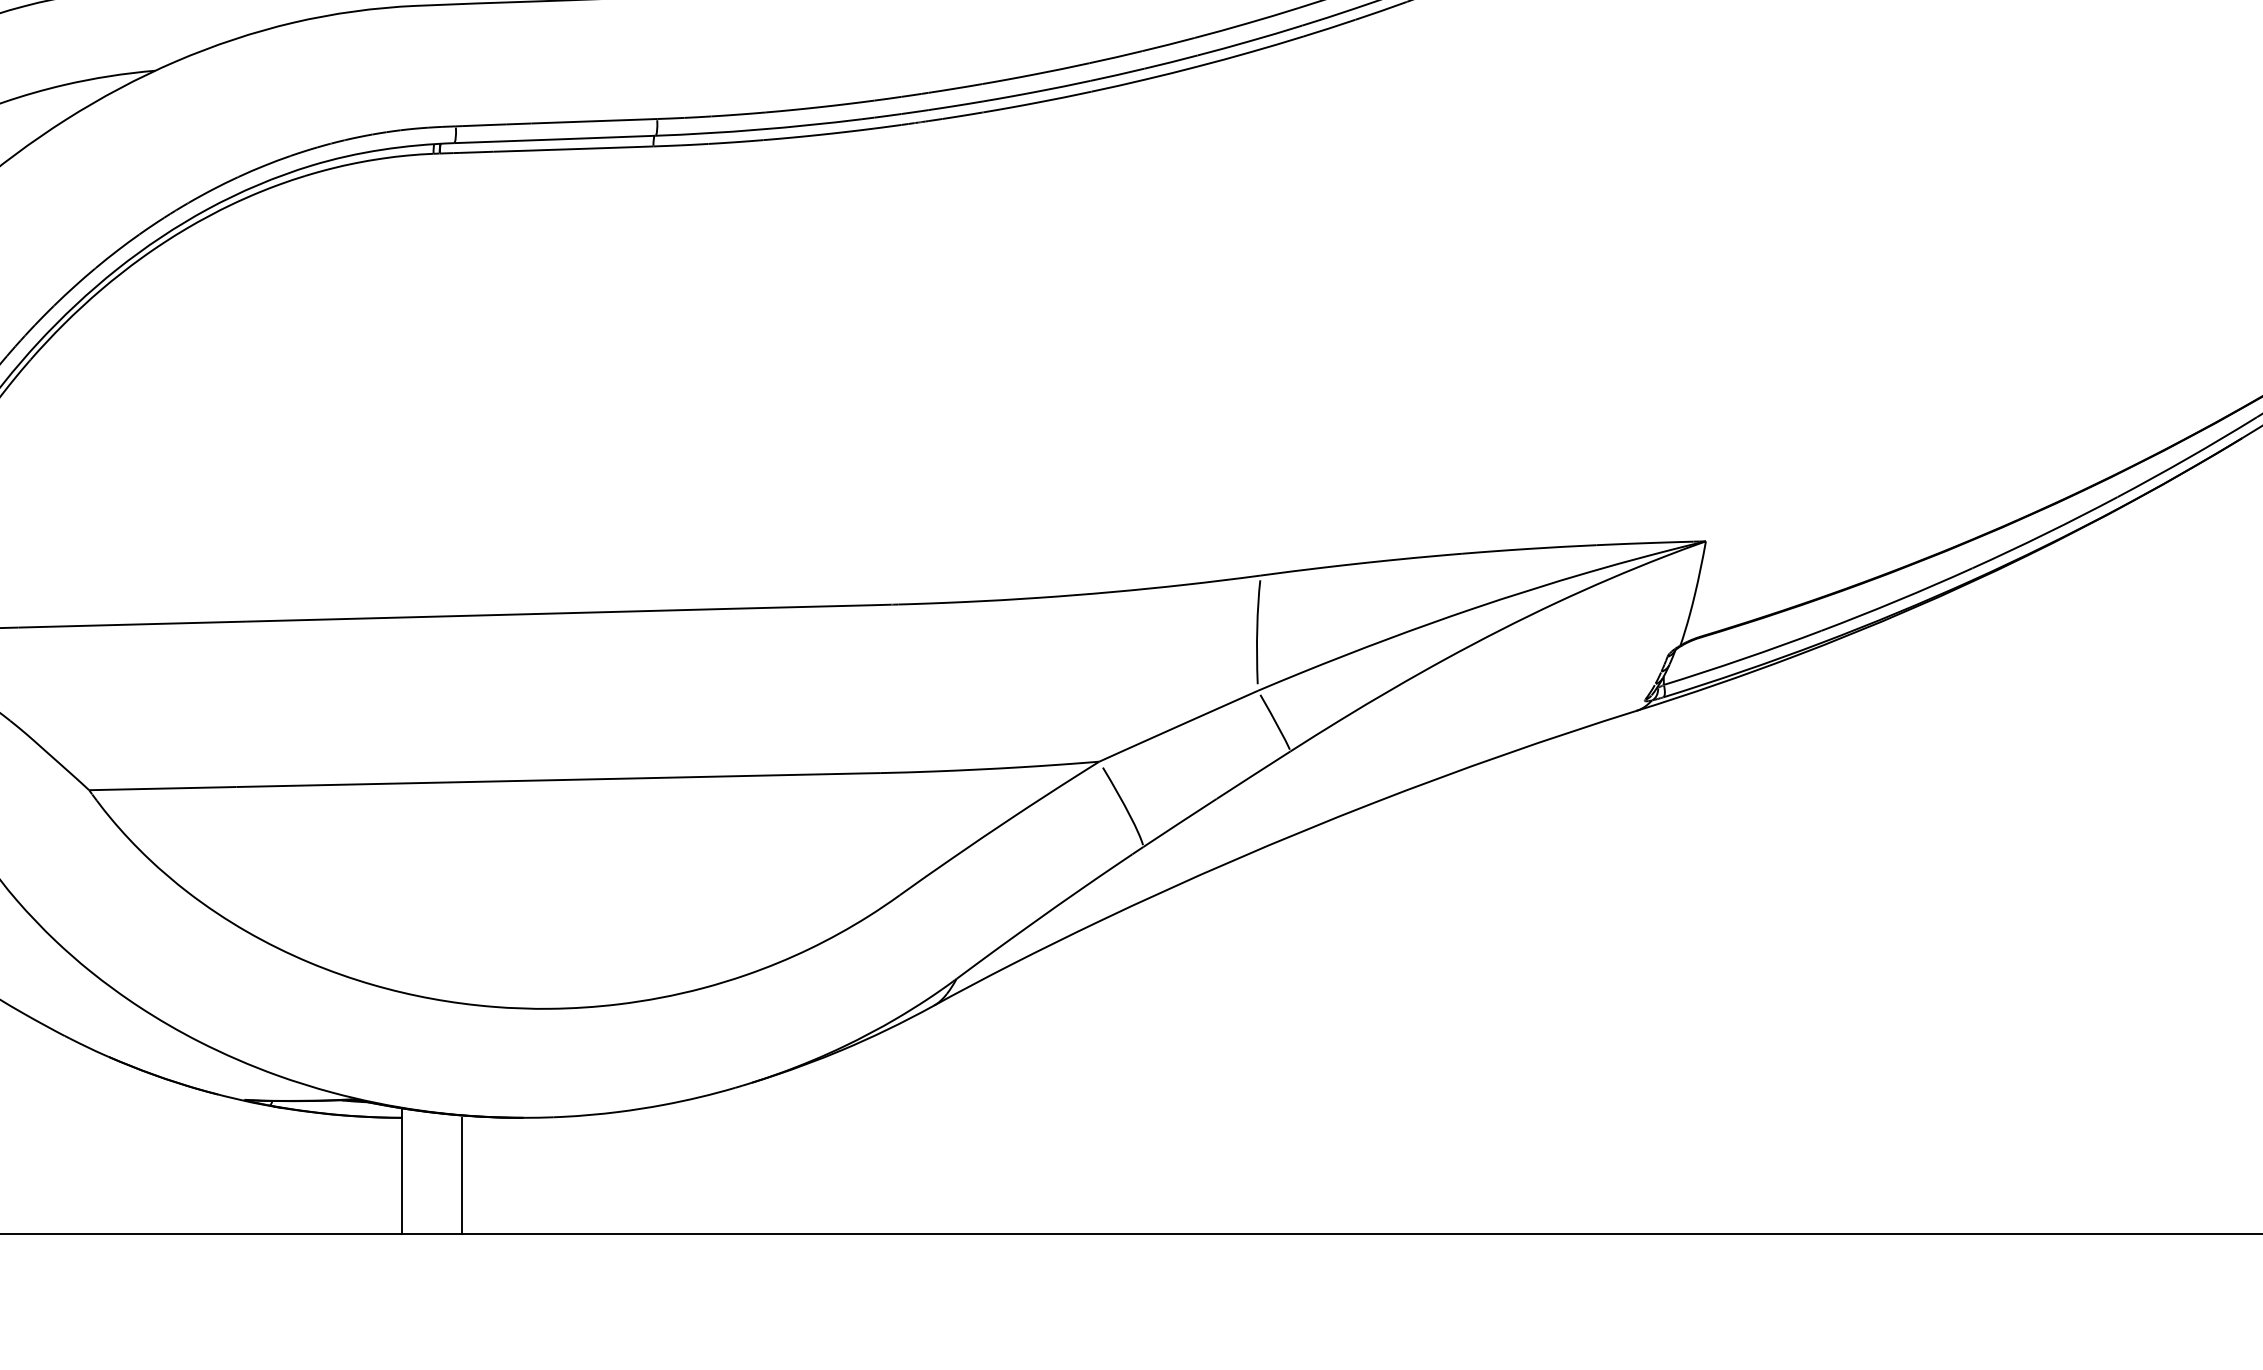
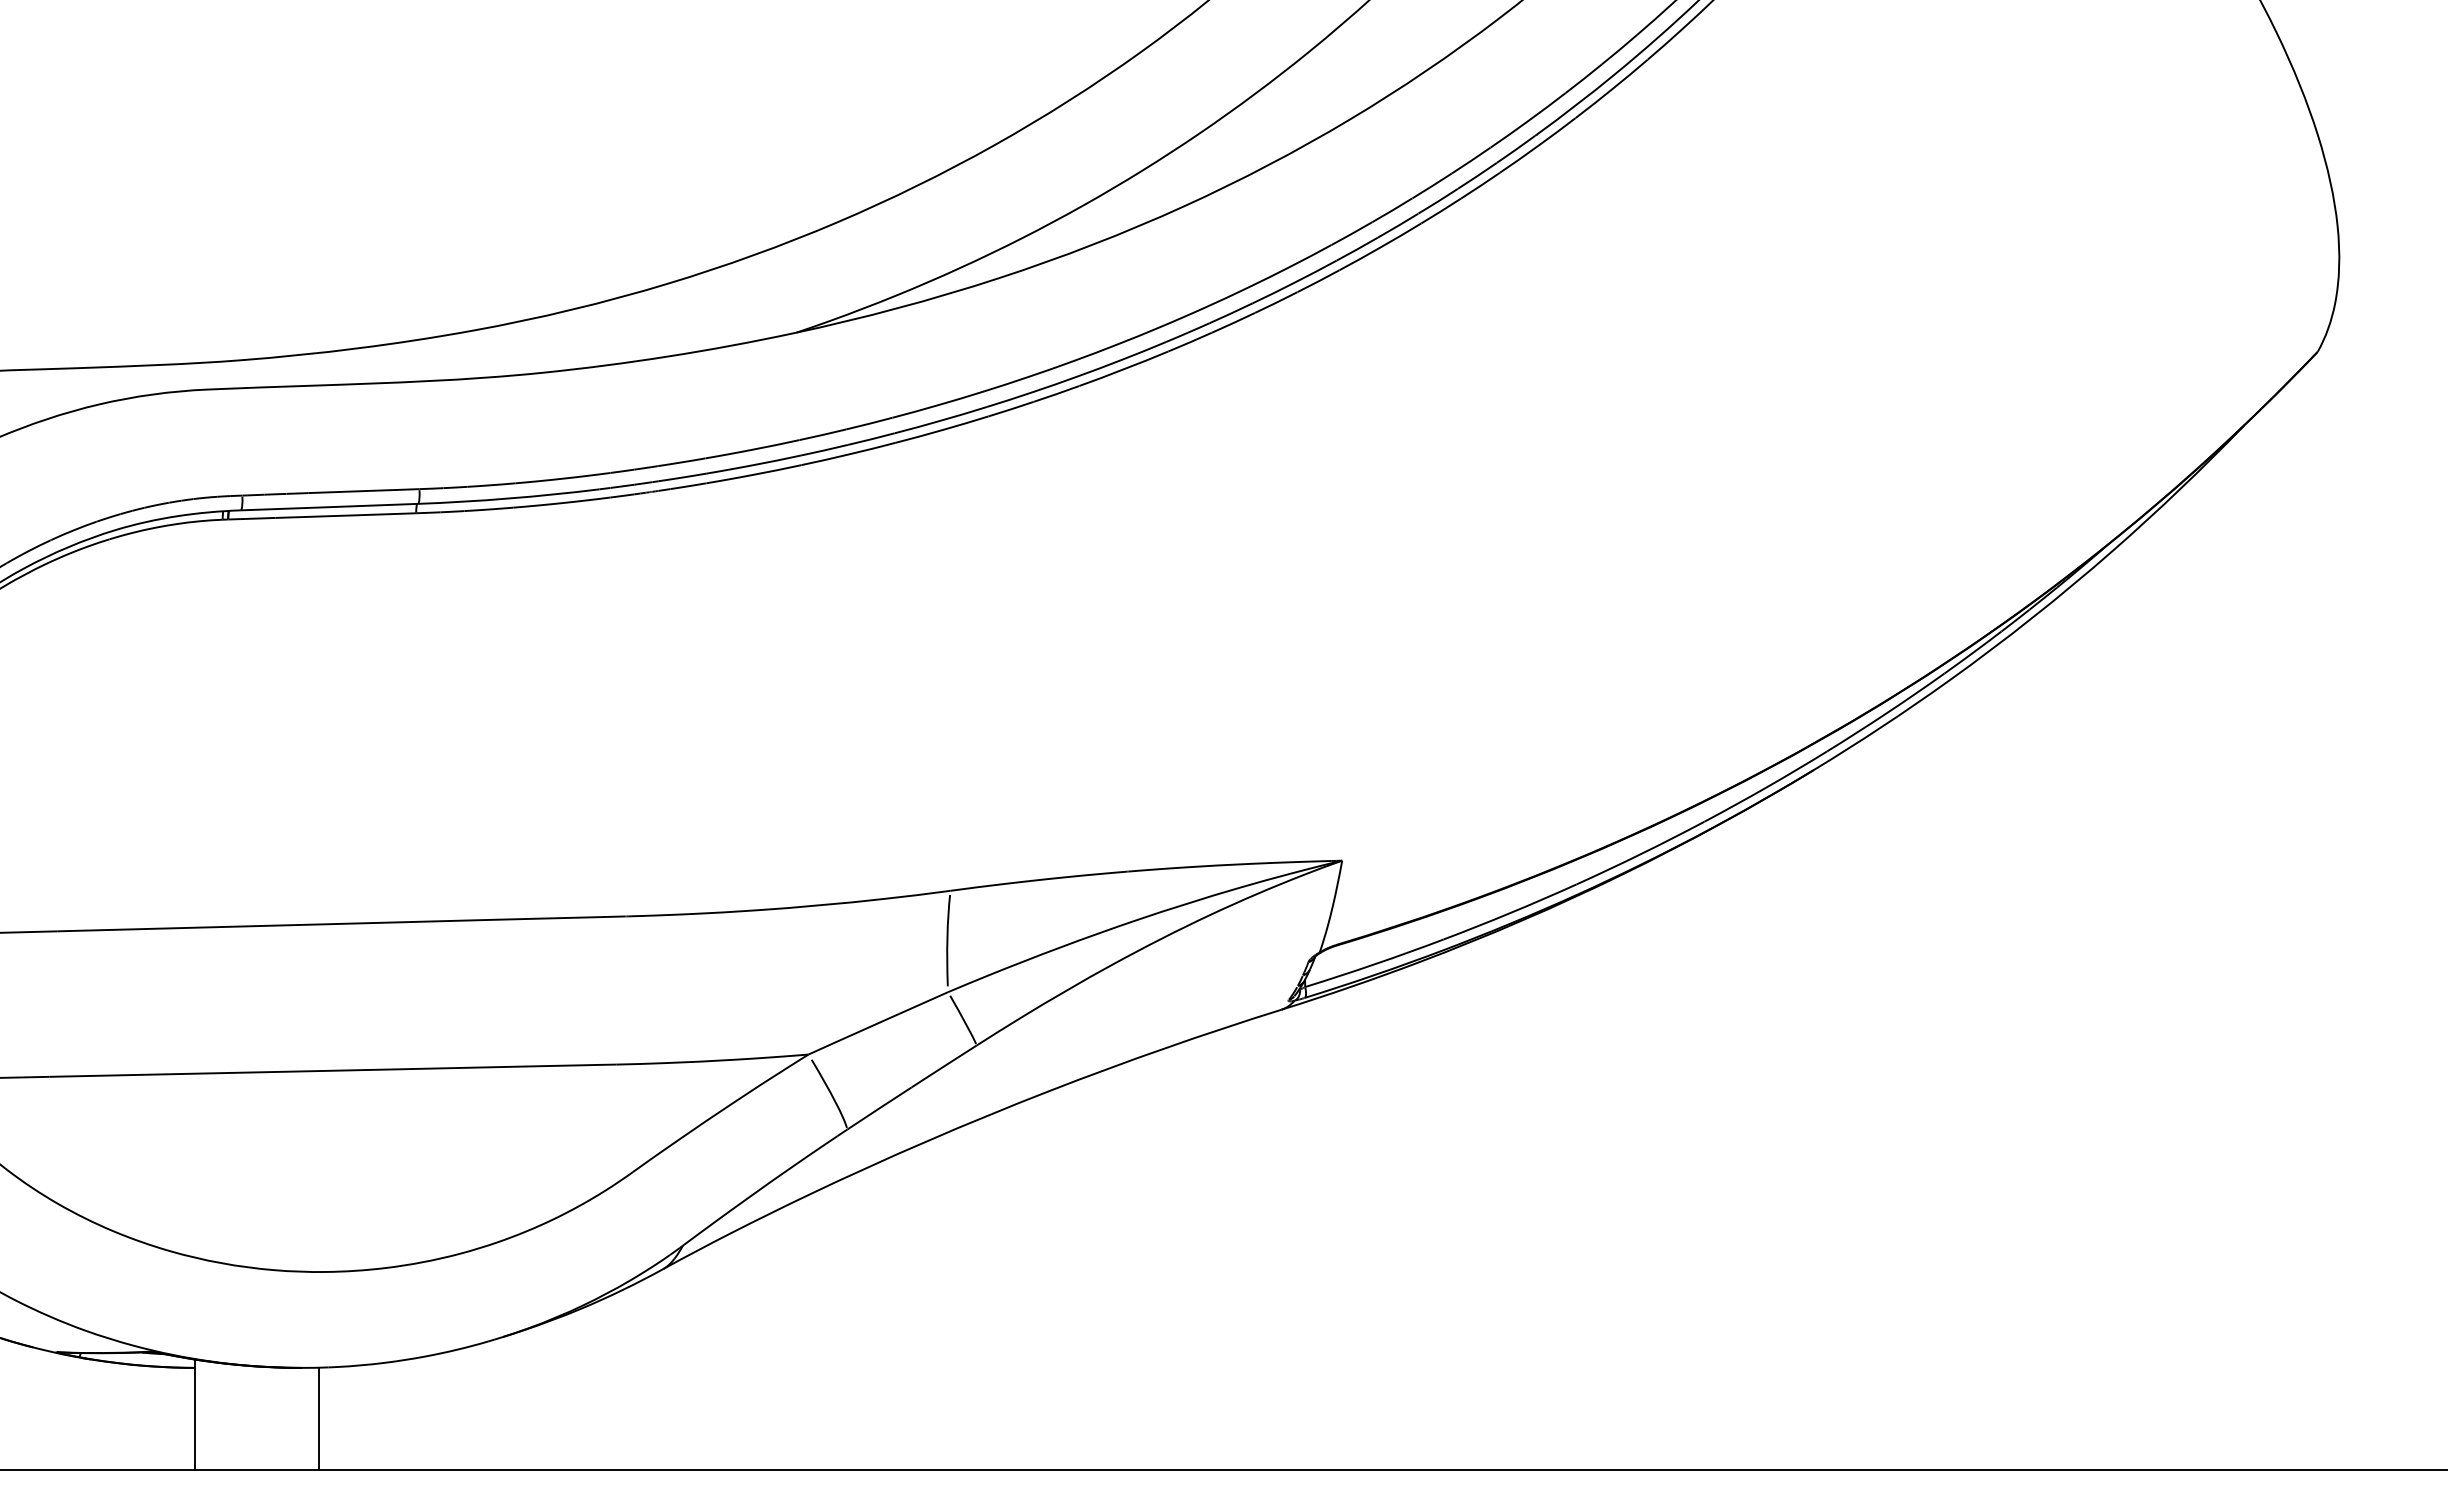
line: (461, 1175) -> (318, 1418), moved

